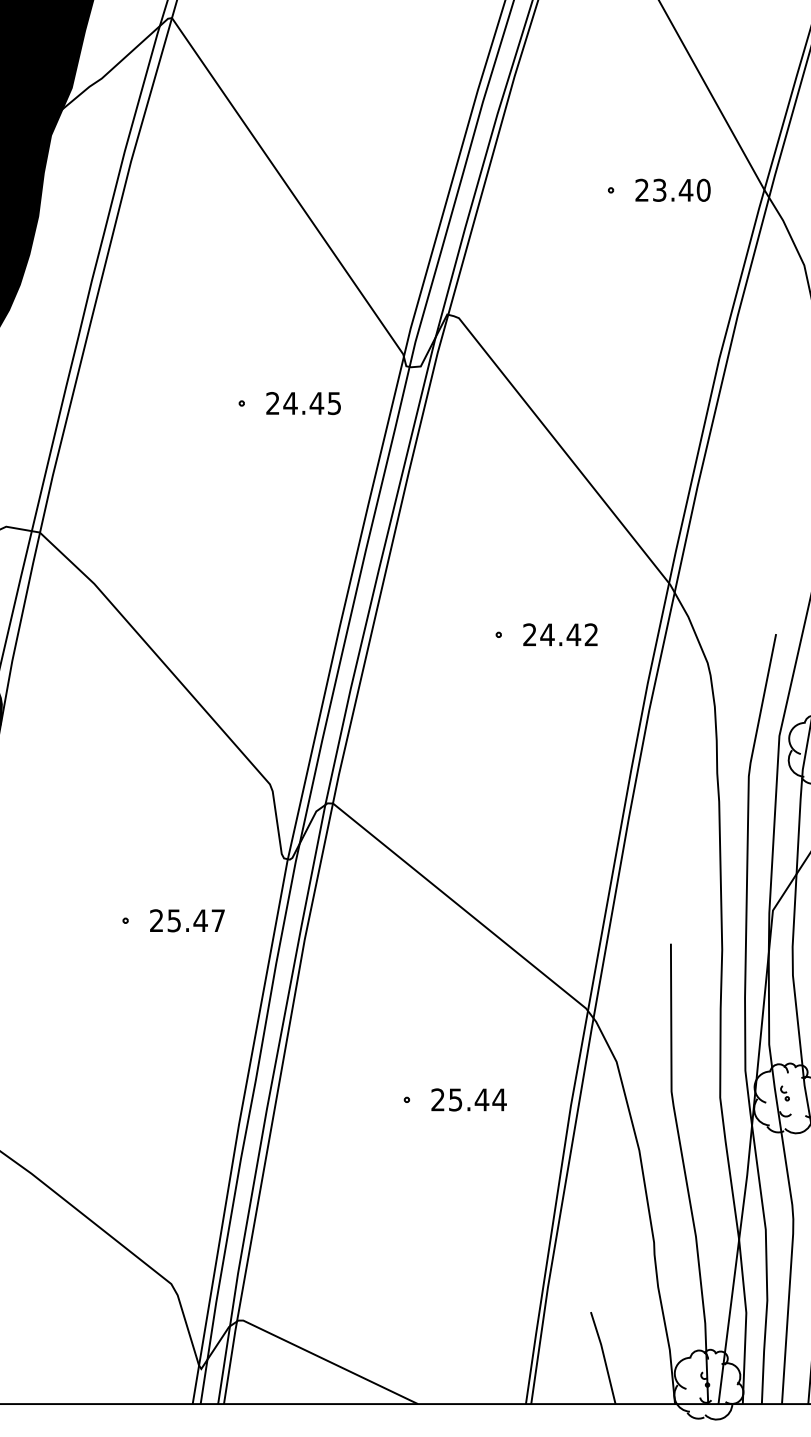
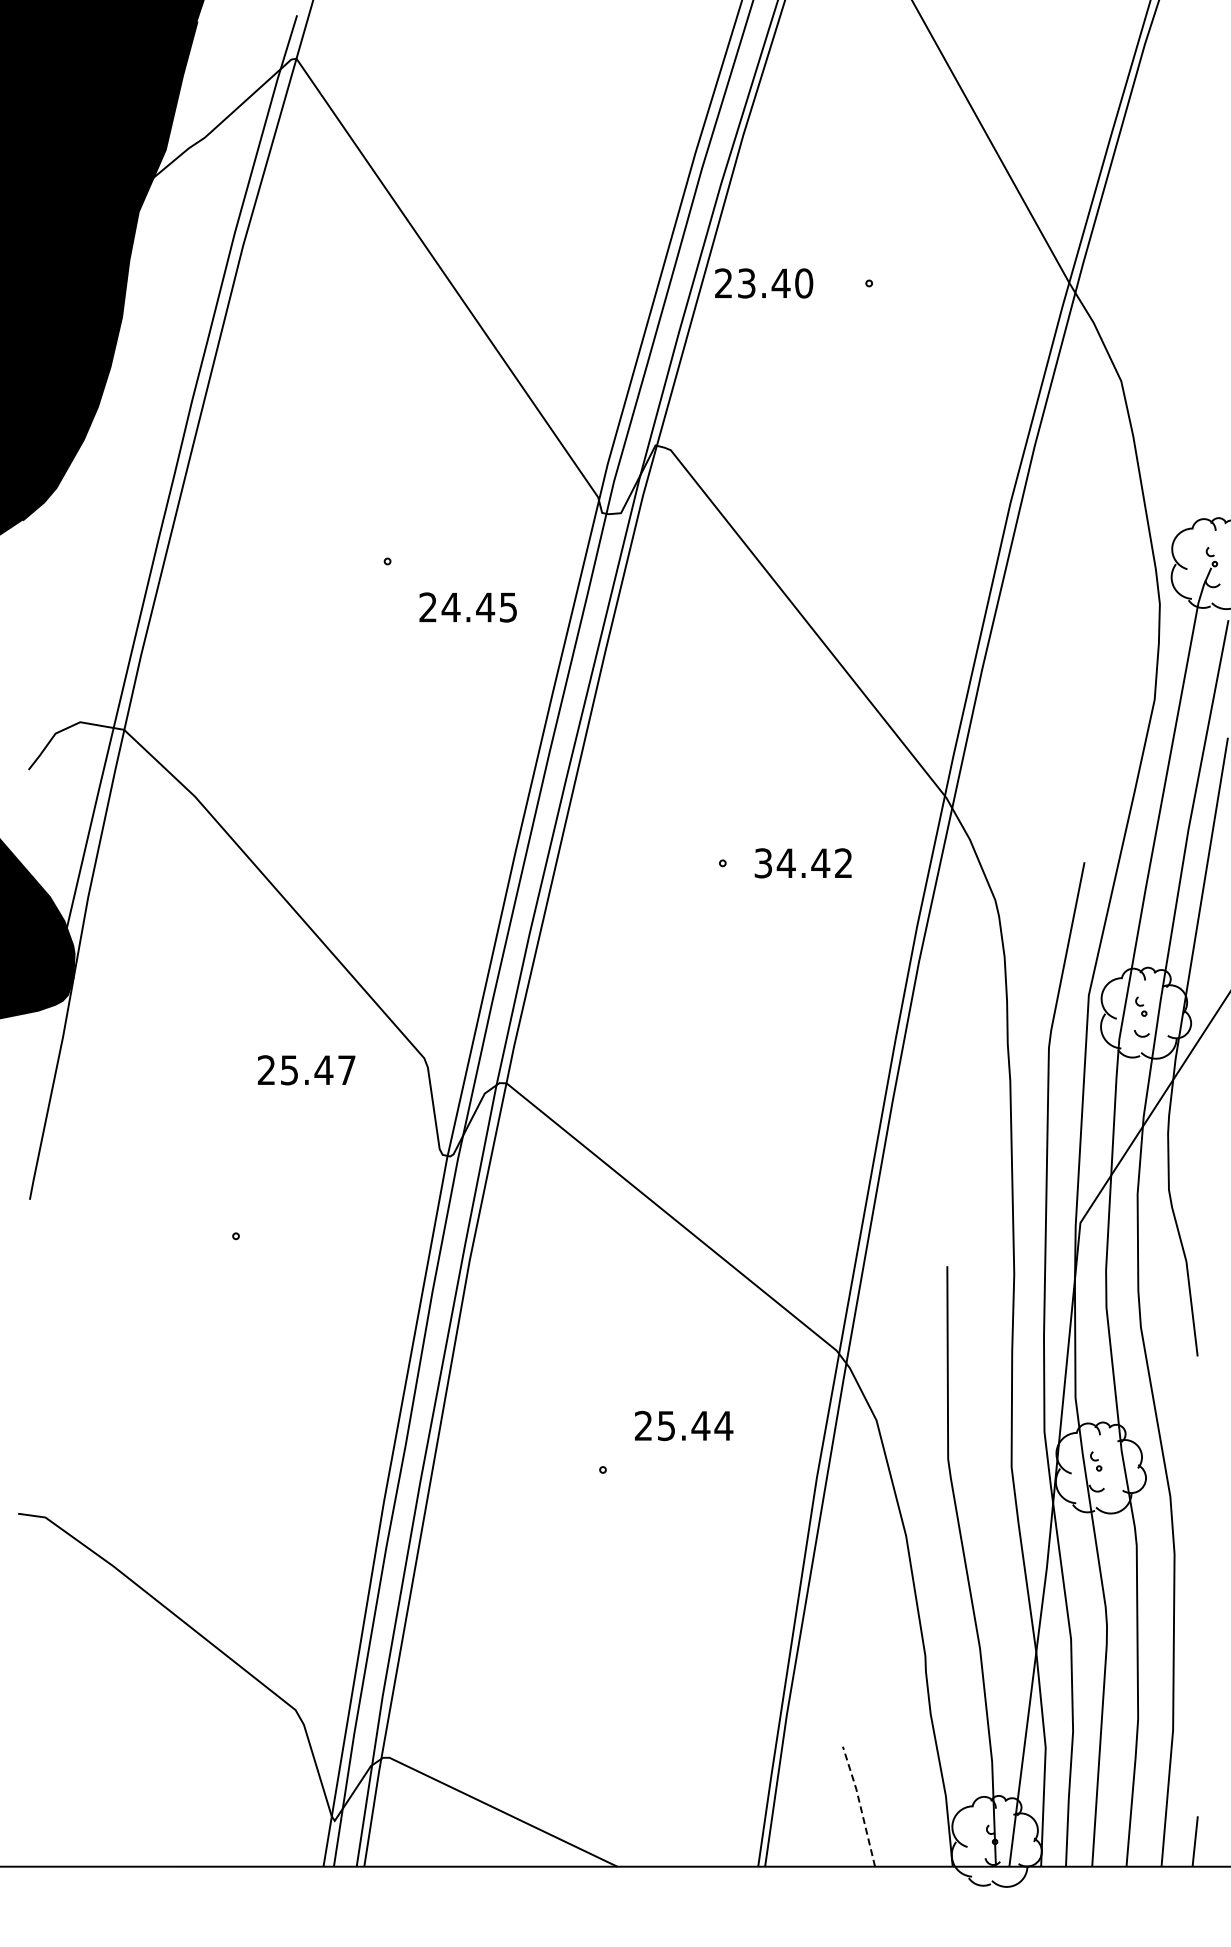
text: (673, 190) -> (764, 283), moved
text: (303, 403) -> (467, 607), moved
text: (530, 635) -> (763, 863), 24.42 -> 34.42
text: (187, 920) -> (306, 1070), moved
text: (469, 1099) -> (684, 1425), moved
line: (604, 1357) -> (860, 1805), solid -> dashed

